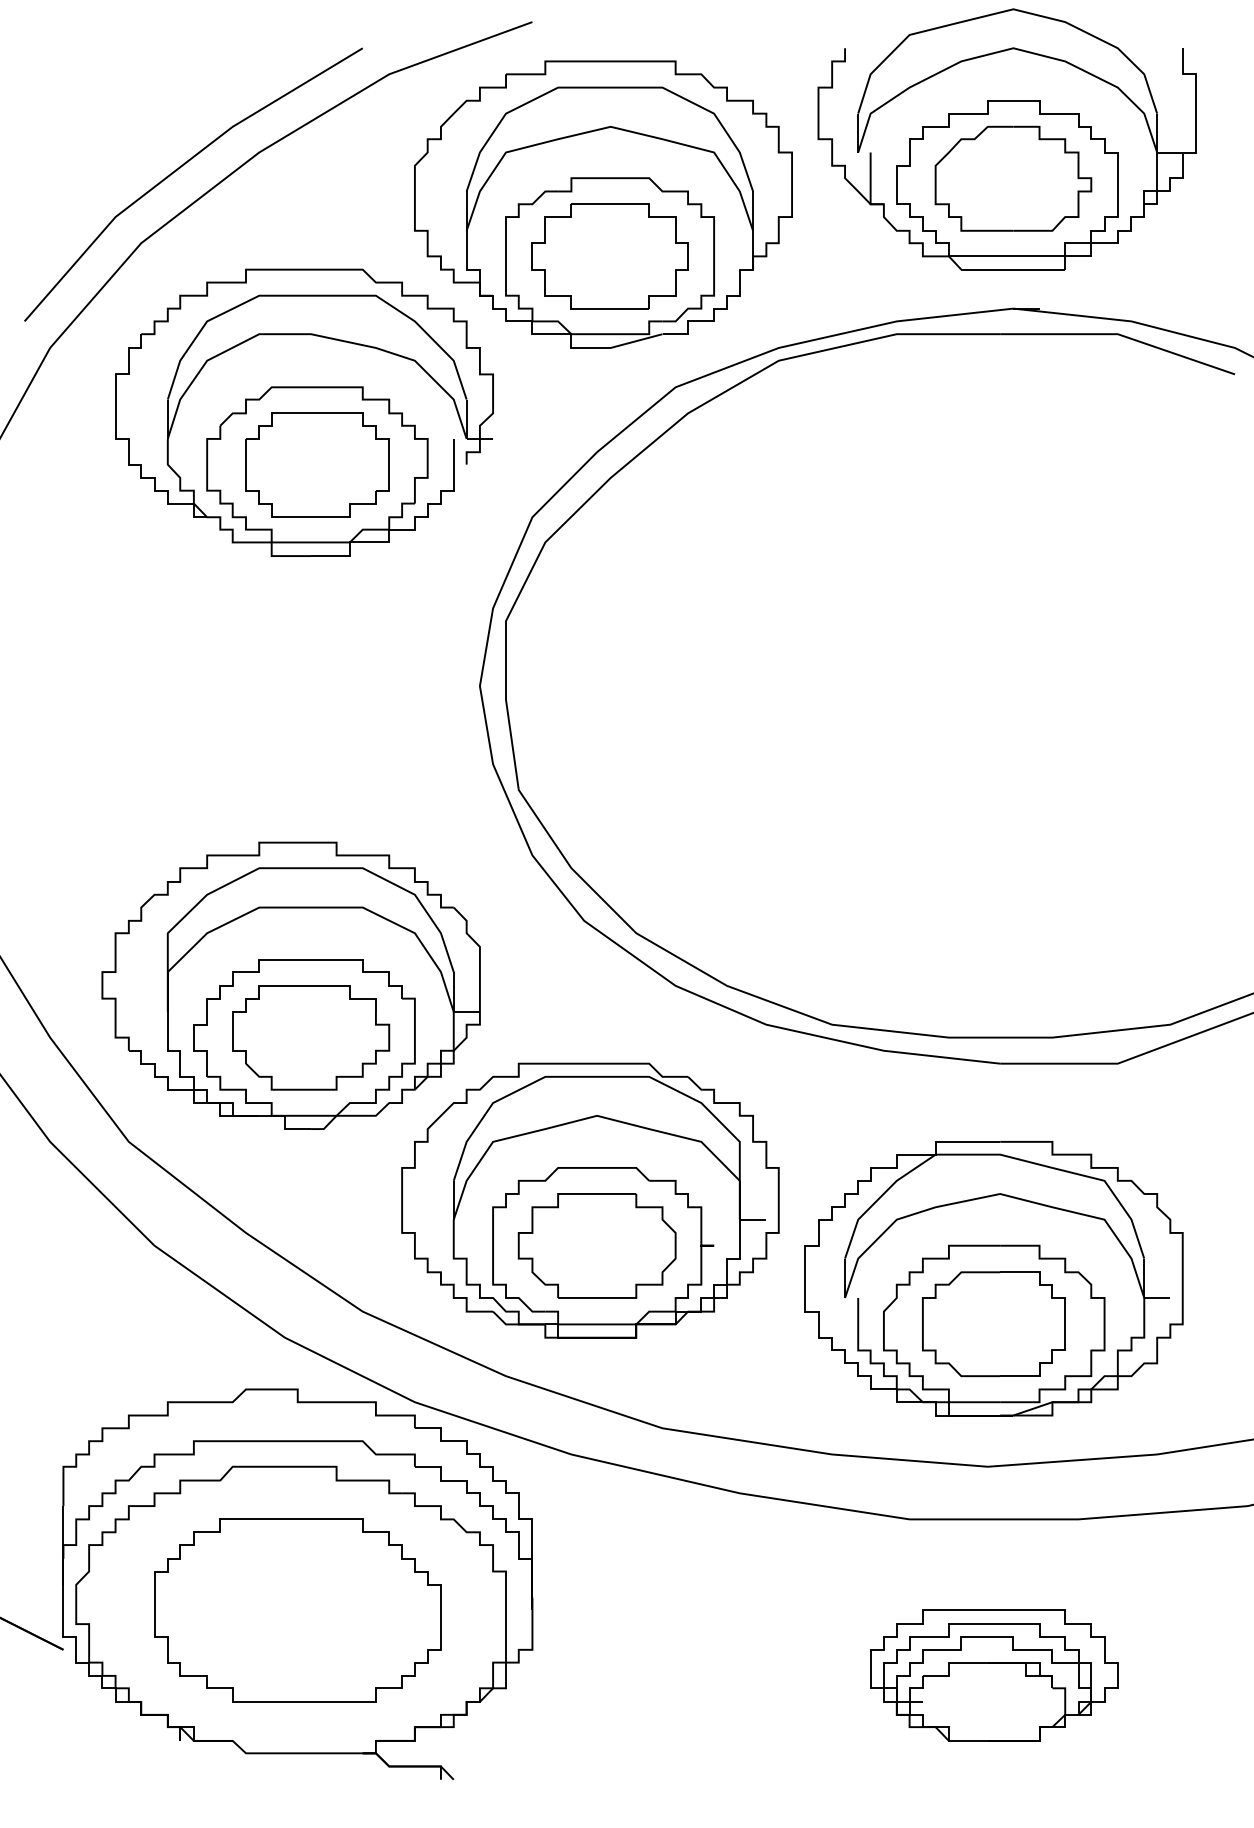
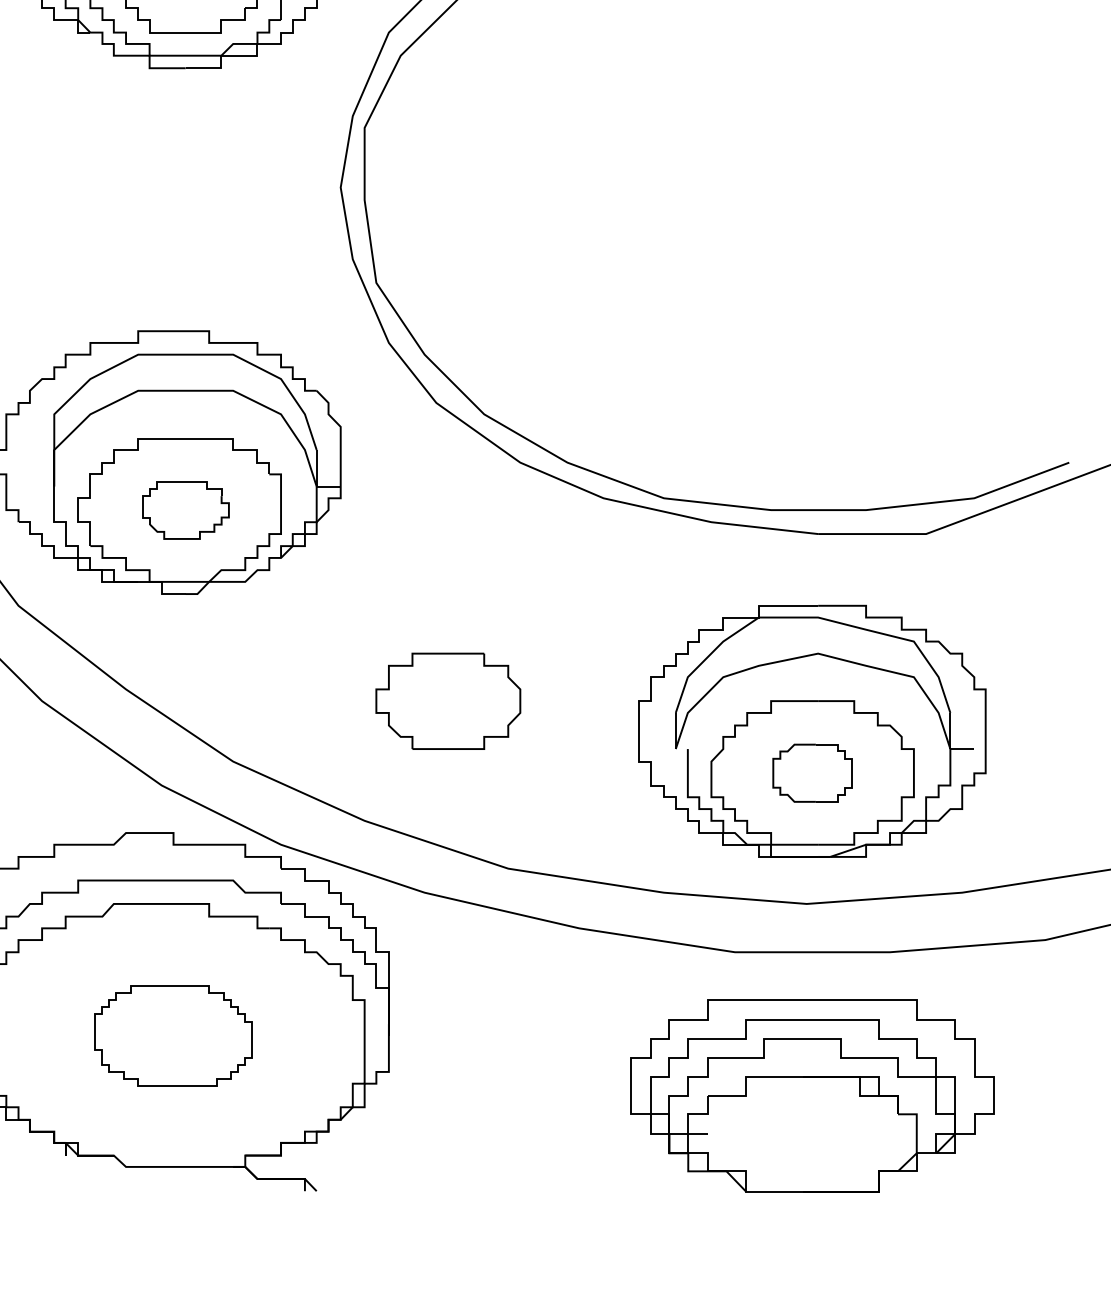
part: (311, 1037) -> (186, 510), size x0.6
part: (590, 1200) -> (442, 659), removed
part: (993, 1324) -> (812, 773), size x0.6
part: (297, 1610) -> (173, 1035), size x0.6
part: (994, 1675) -> (812, 1095), size x1.6

